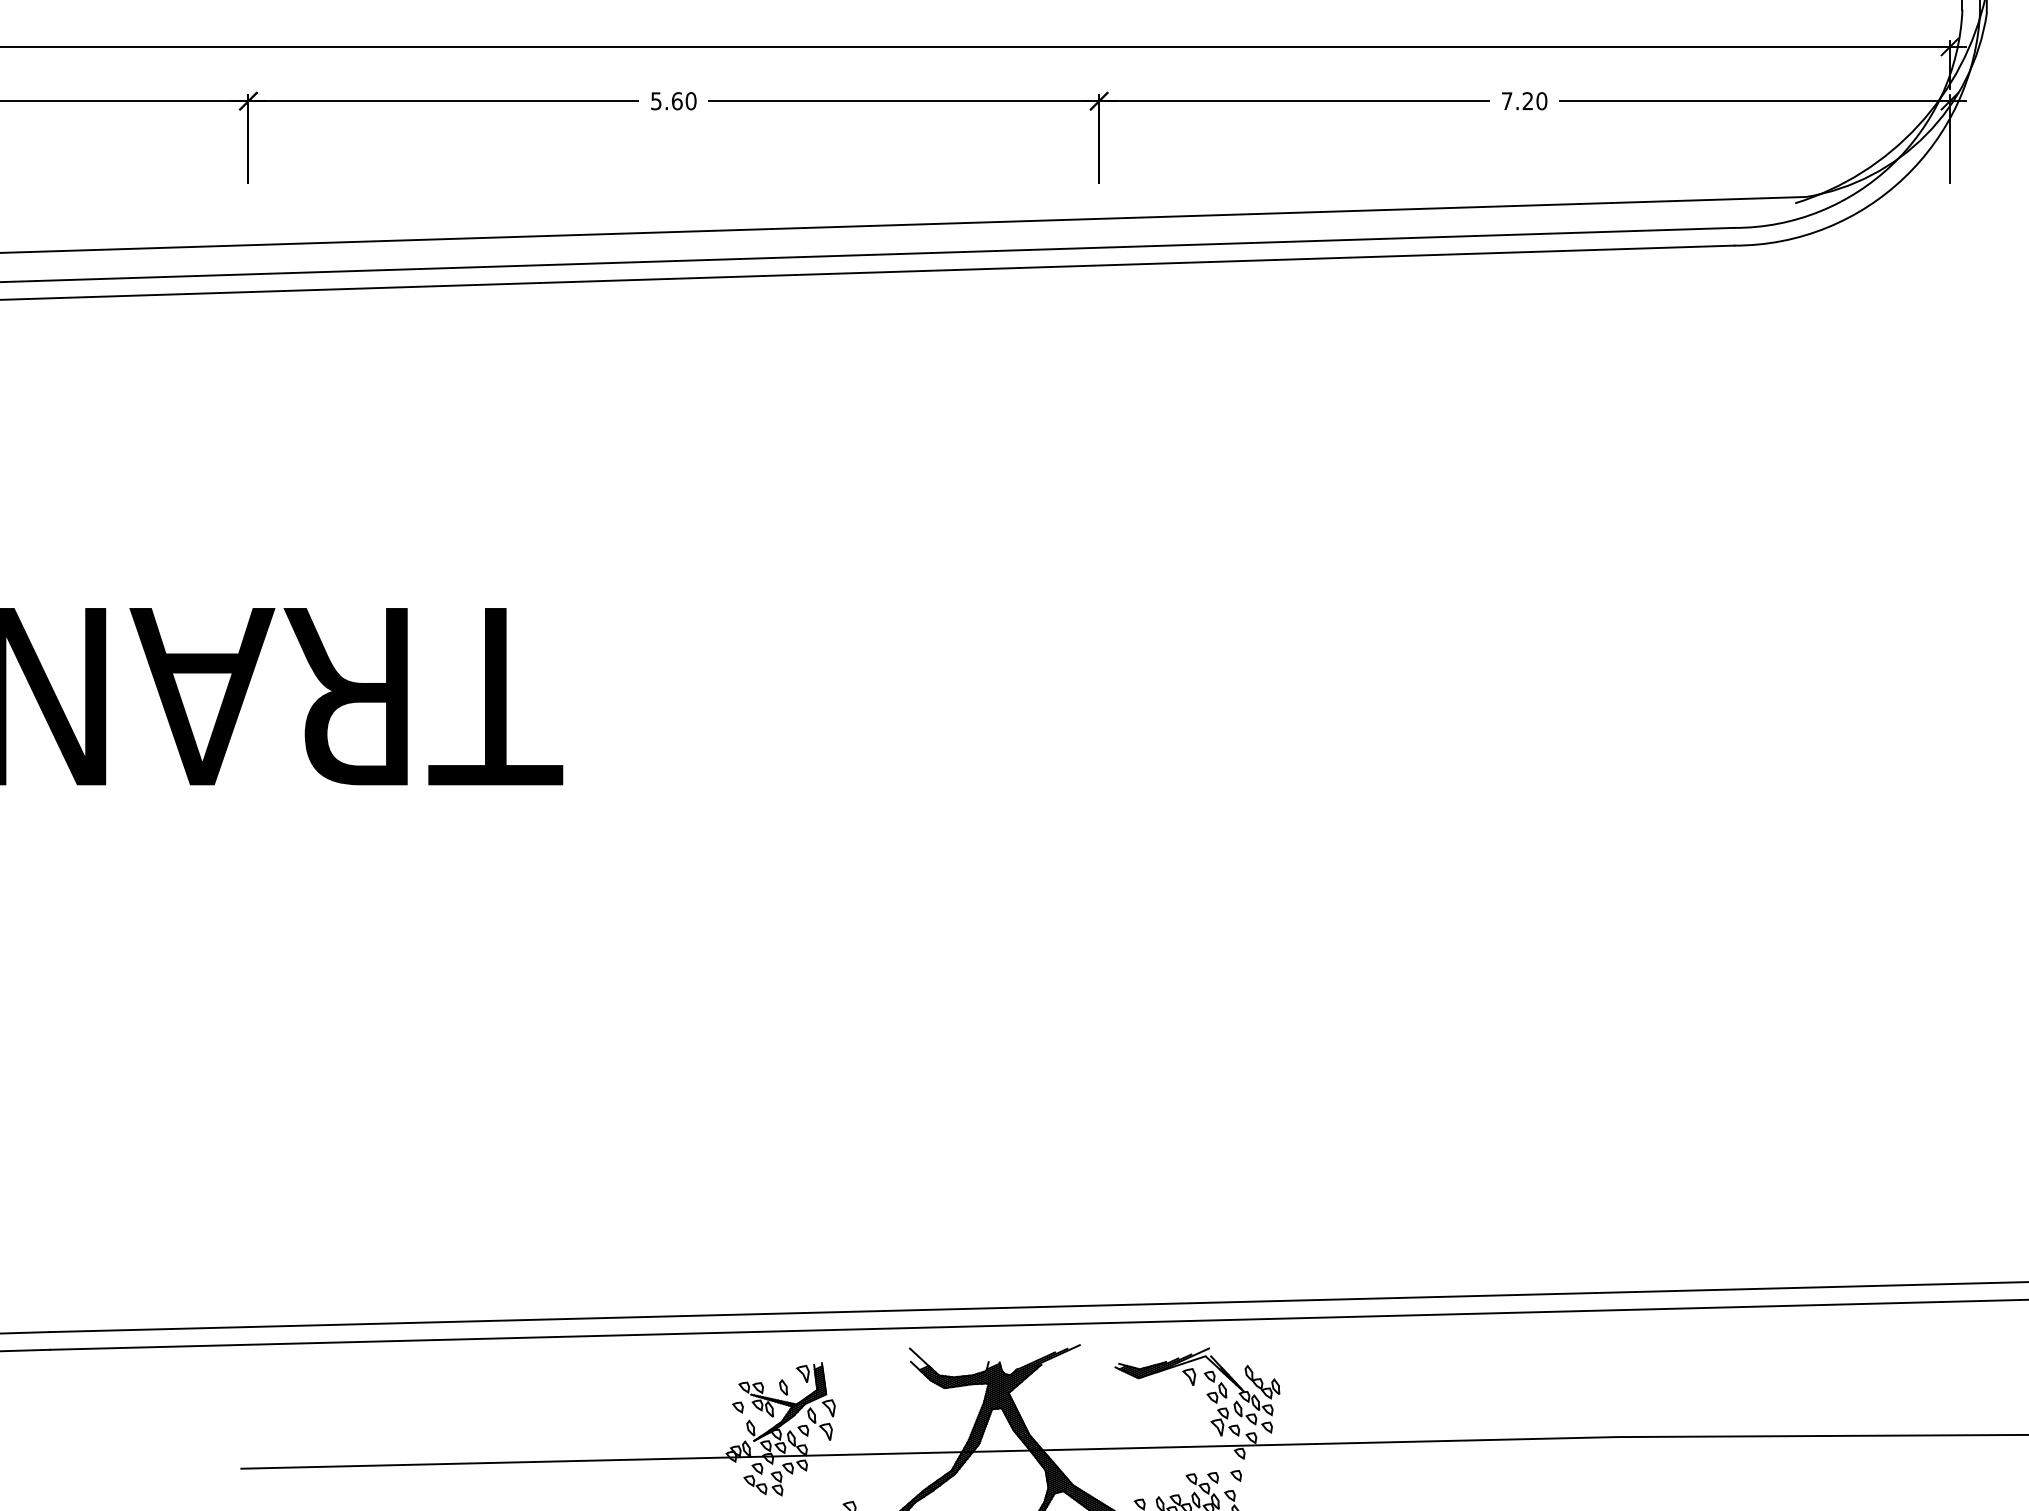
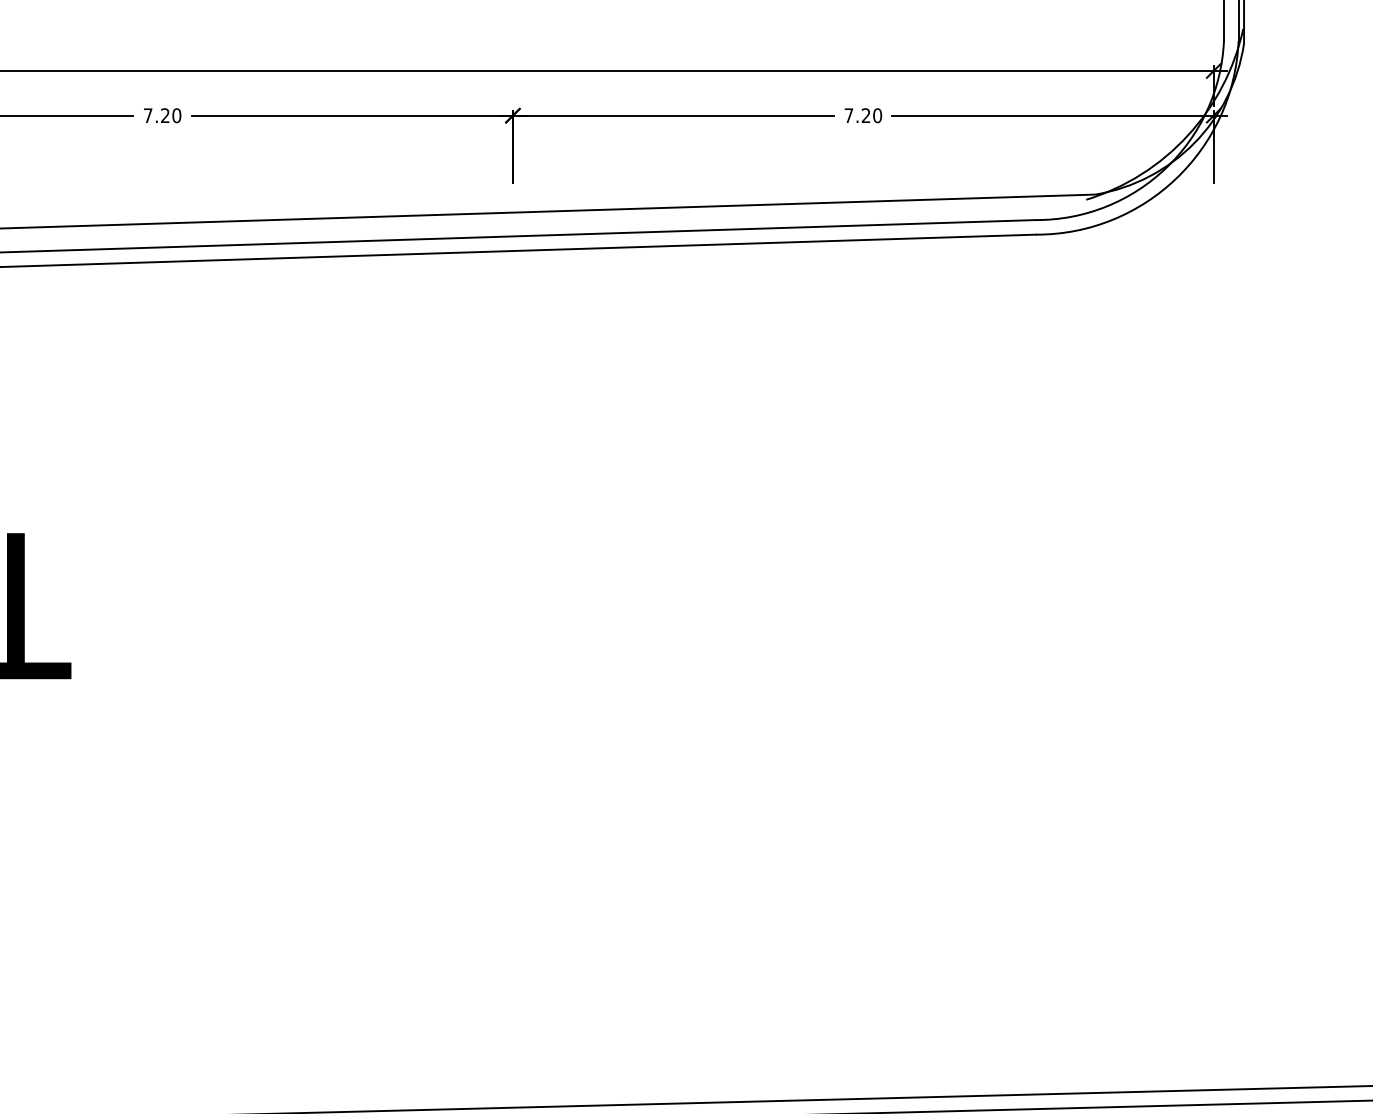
text: (666, 101) -> (156, 115), 5.60 -> 7.20

